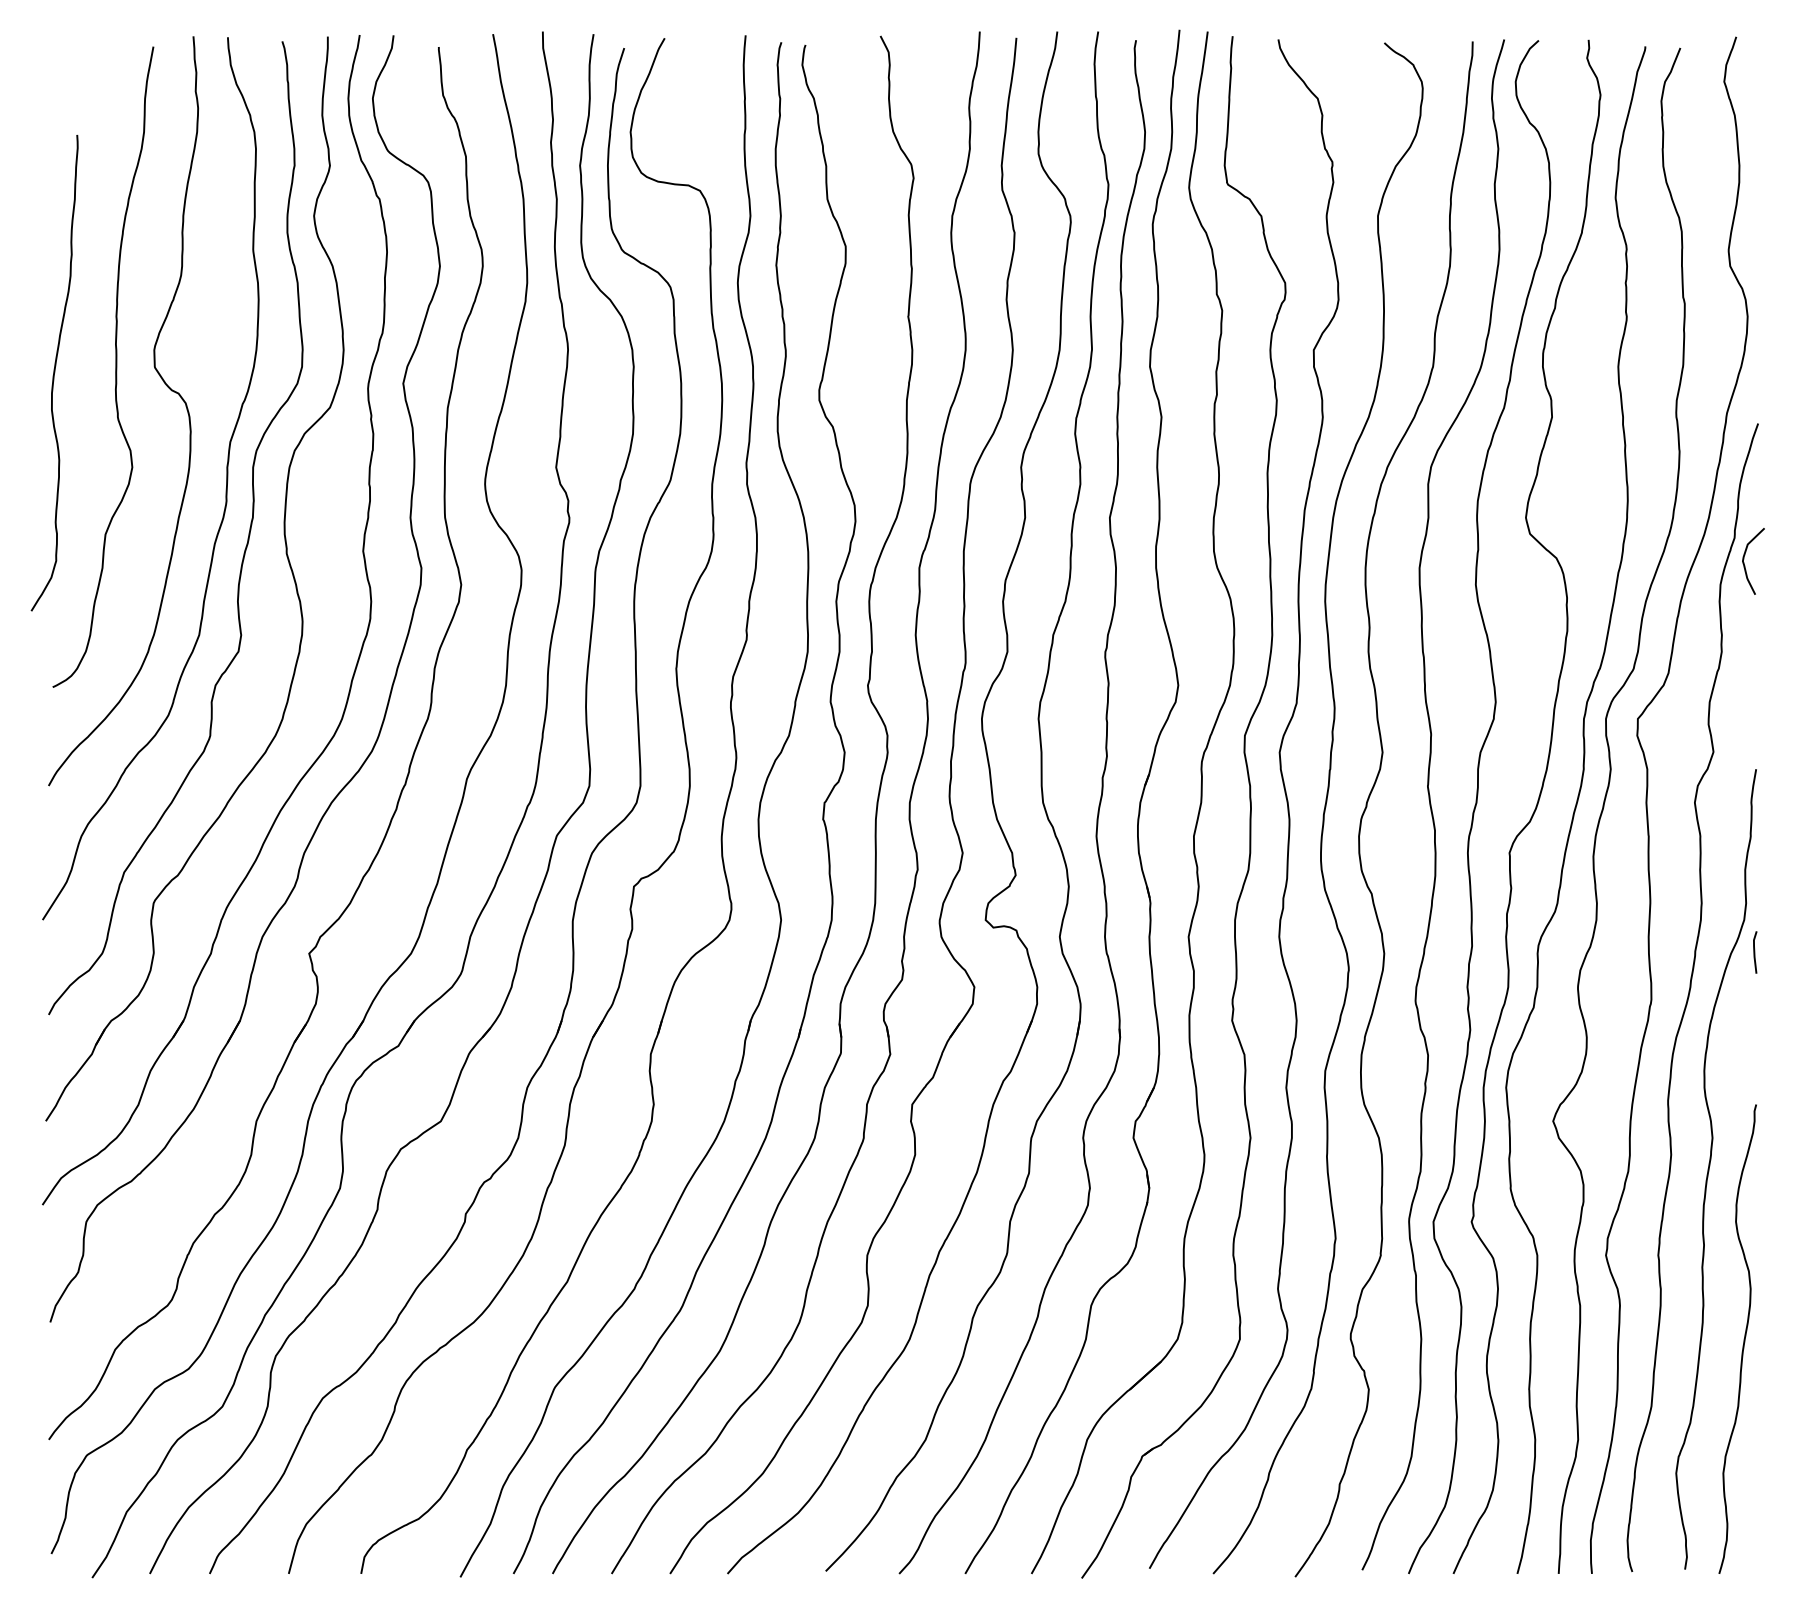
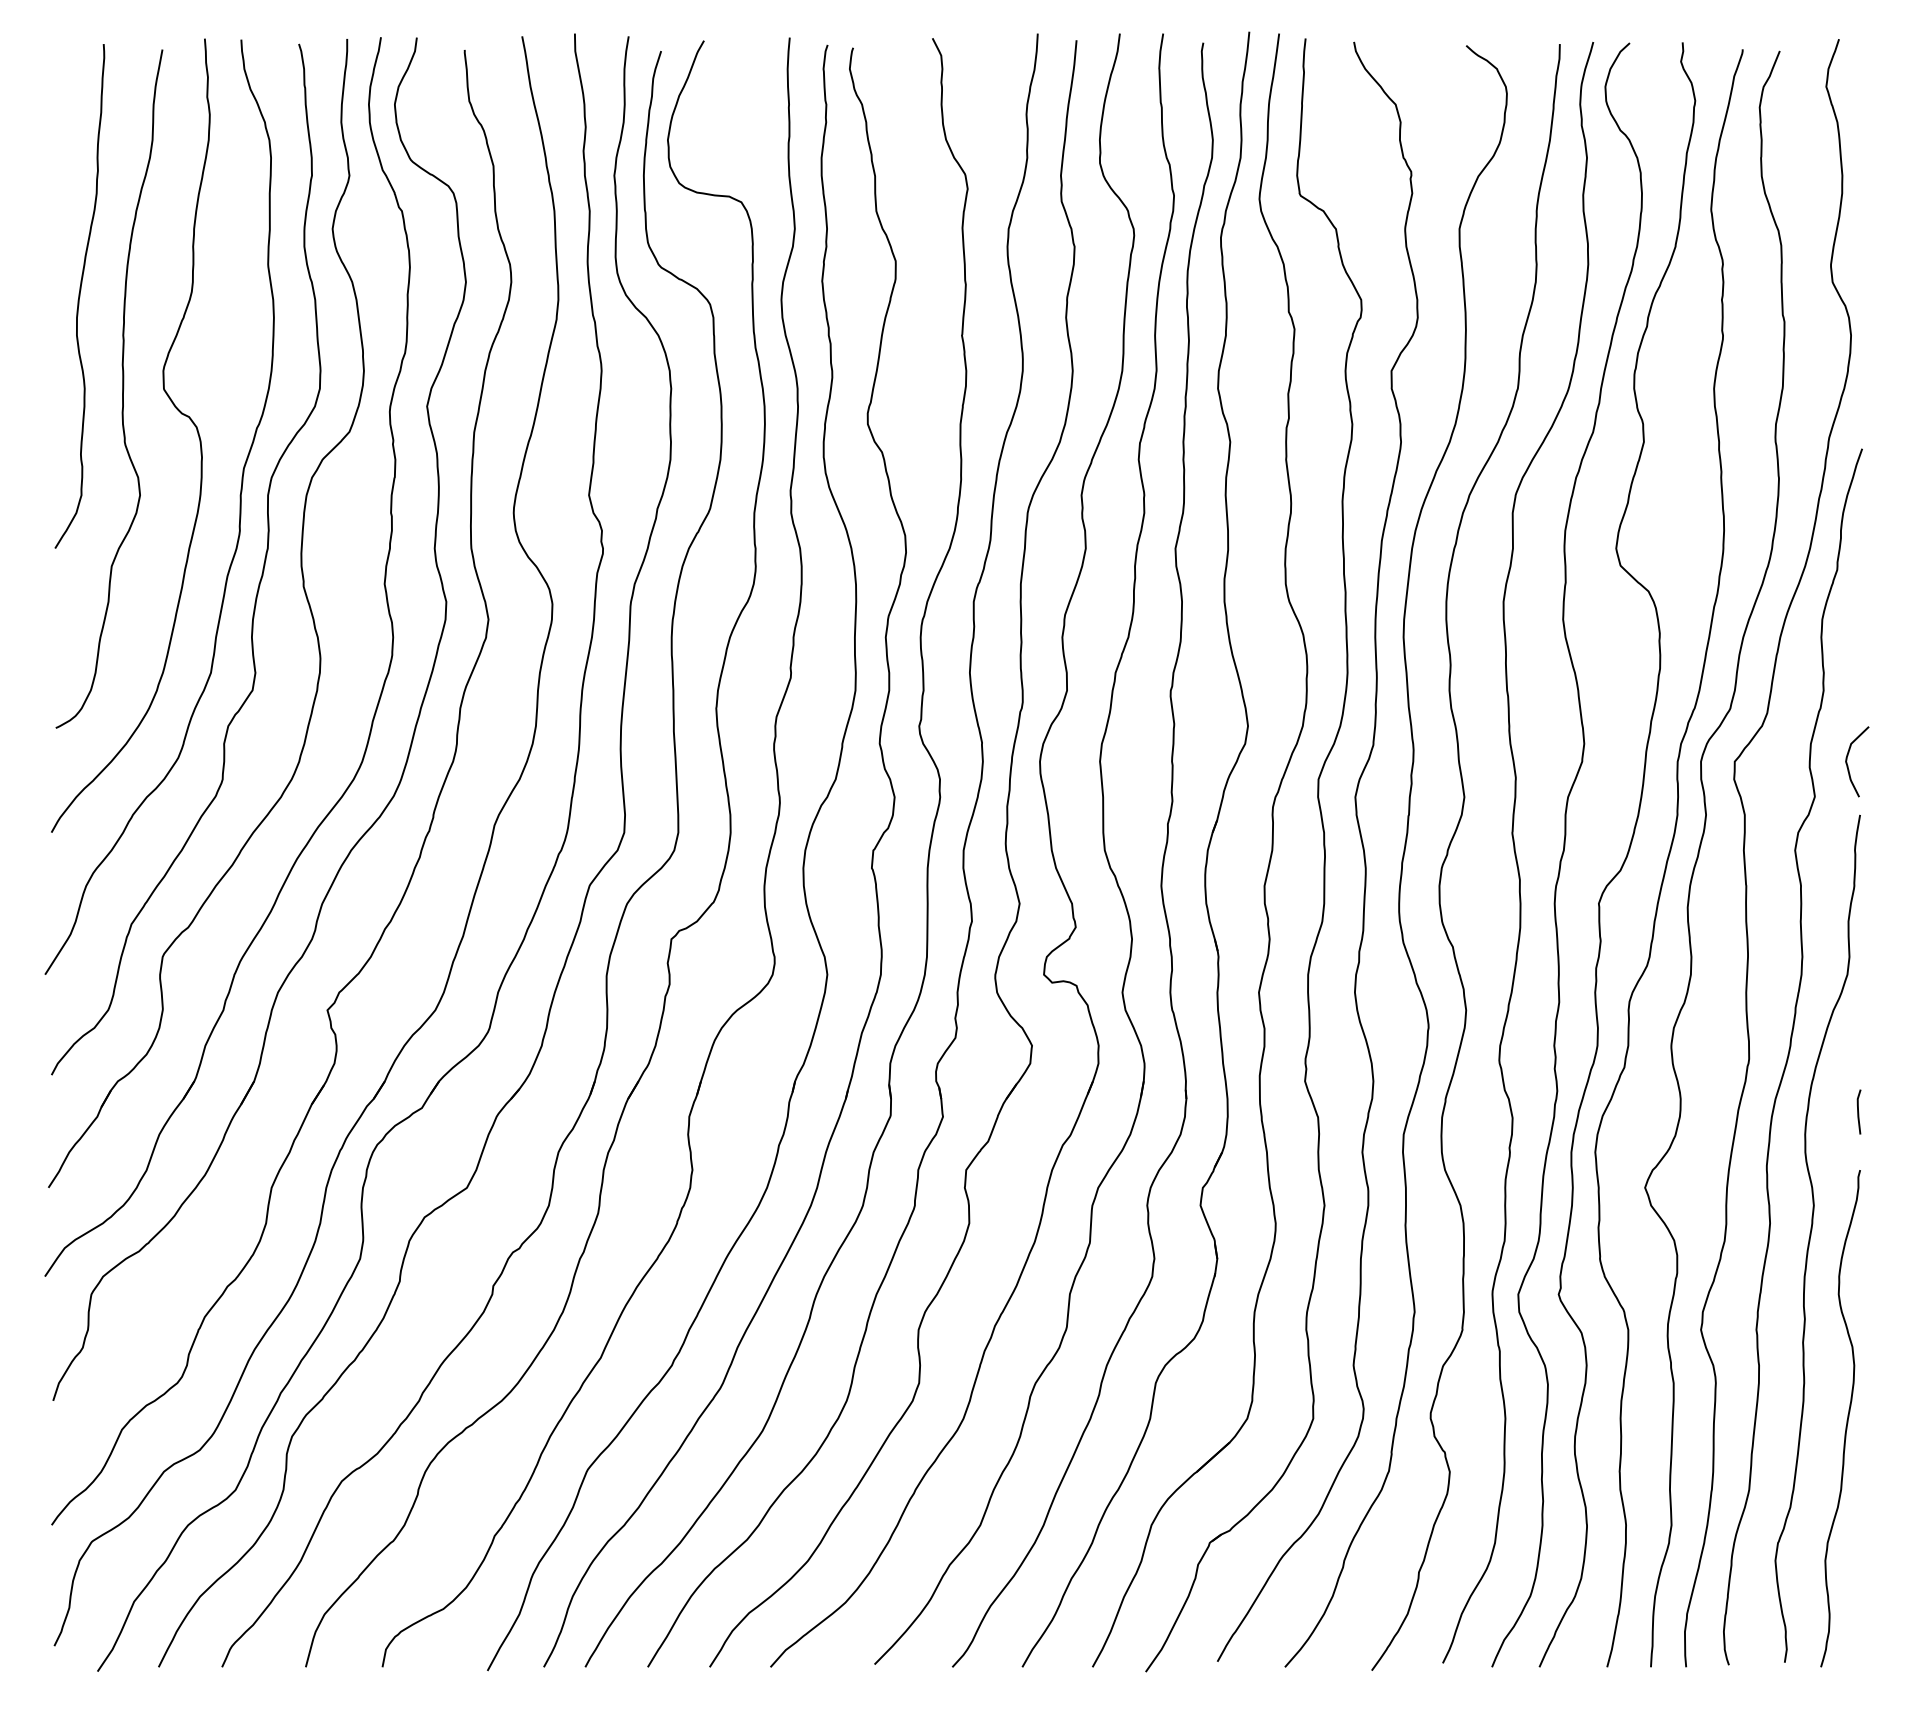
curve: (54, 373) -> (79, 296), moved
curve: (1745, 564) -> (1848, 765), moved
line: (1754, 951) -> (1858, 1111), moved

